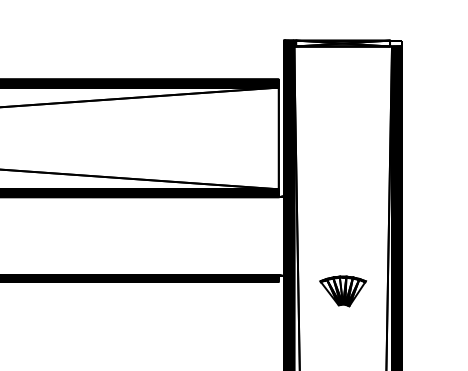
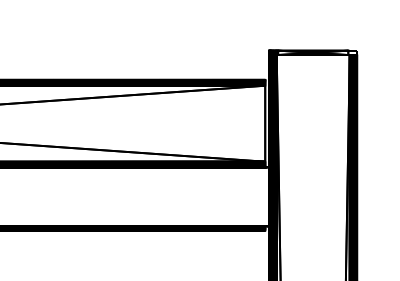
part: (343, 292) -> (313, 238), removed

